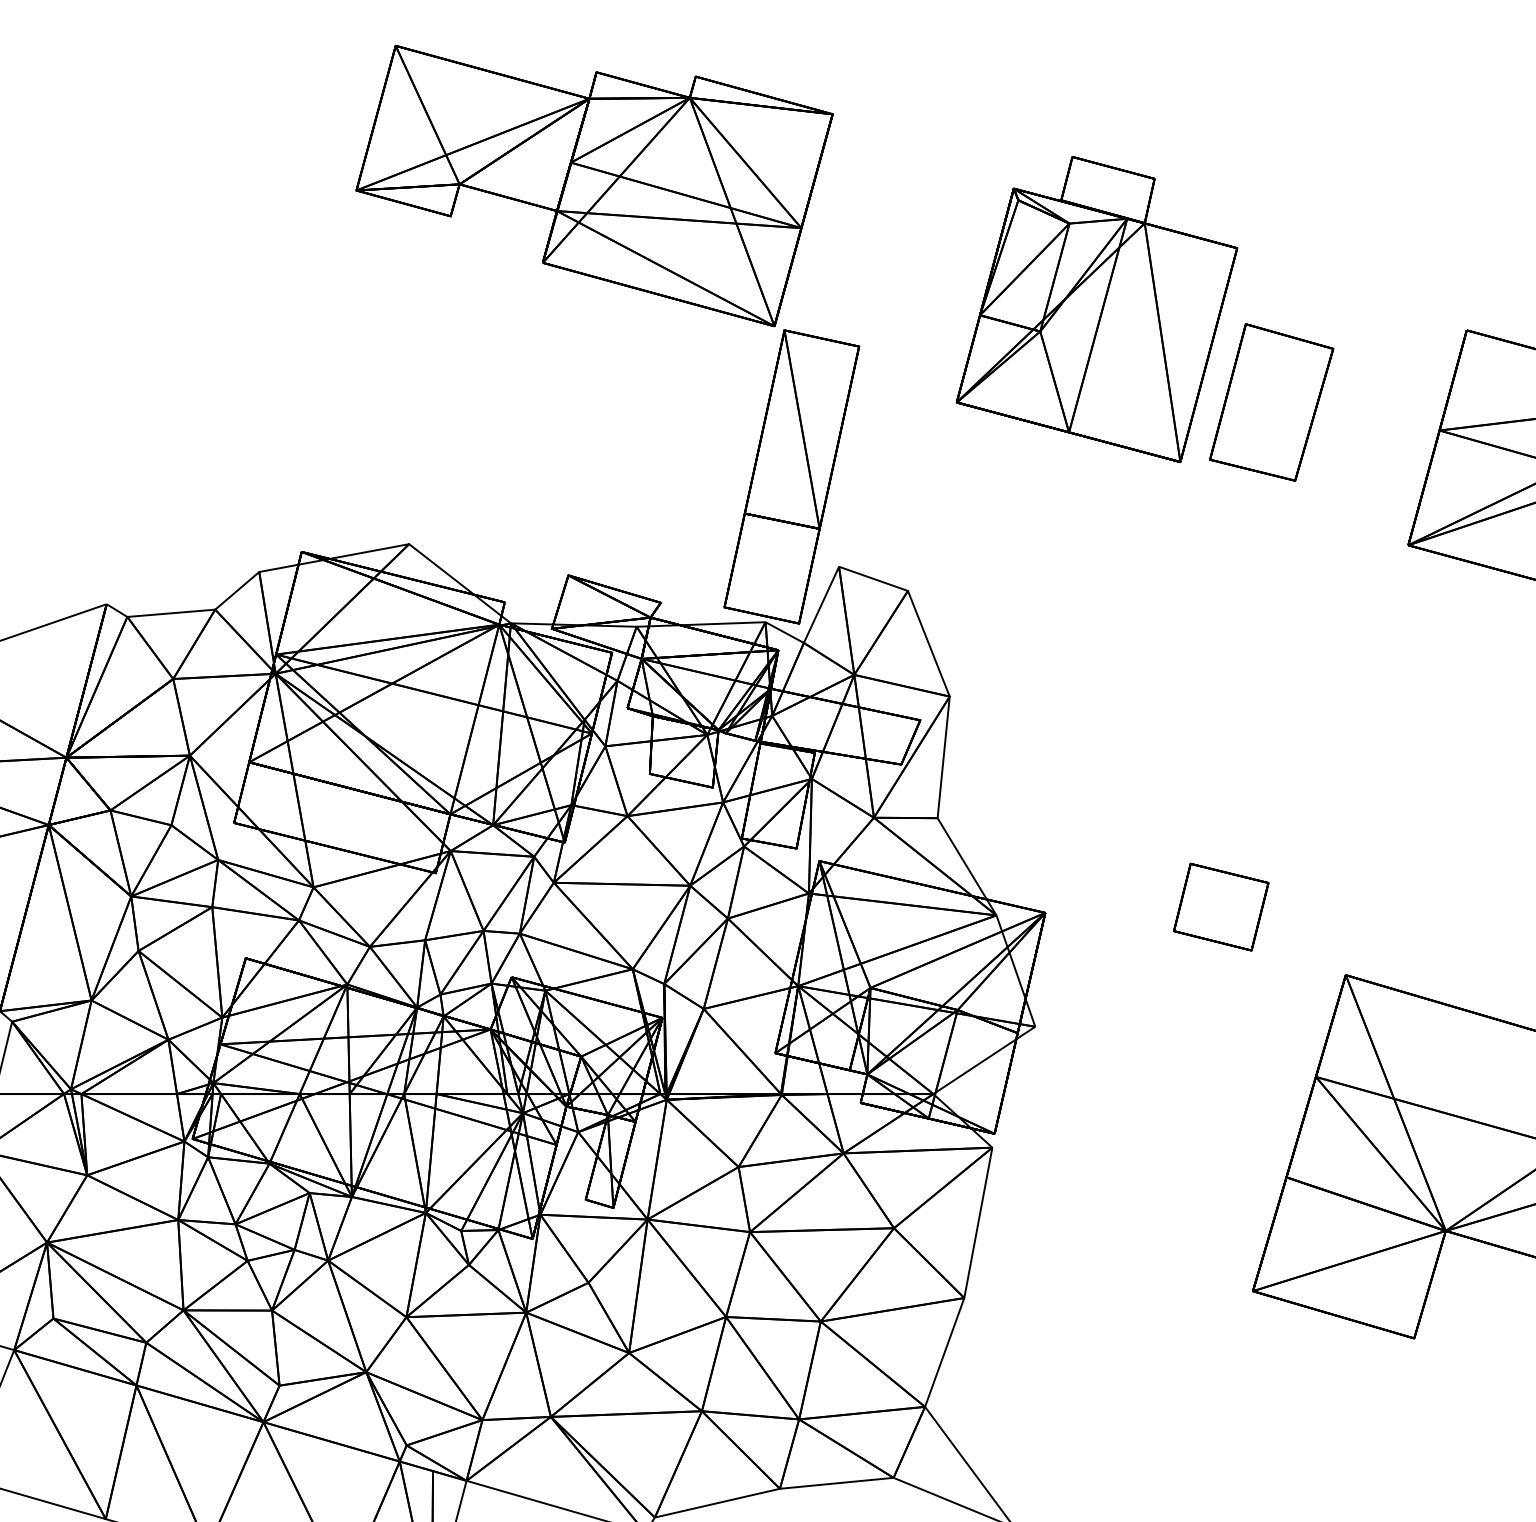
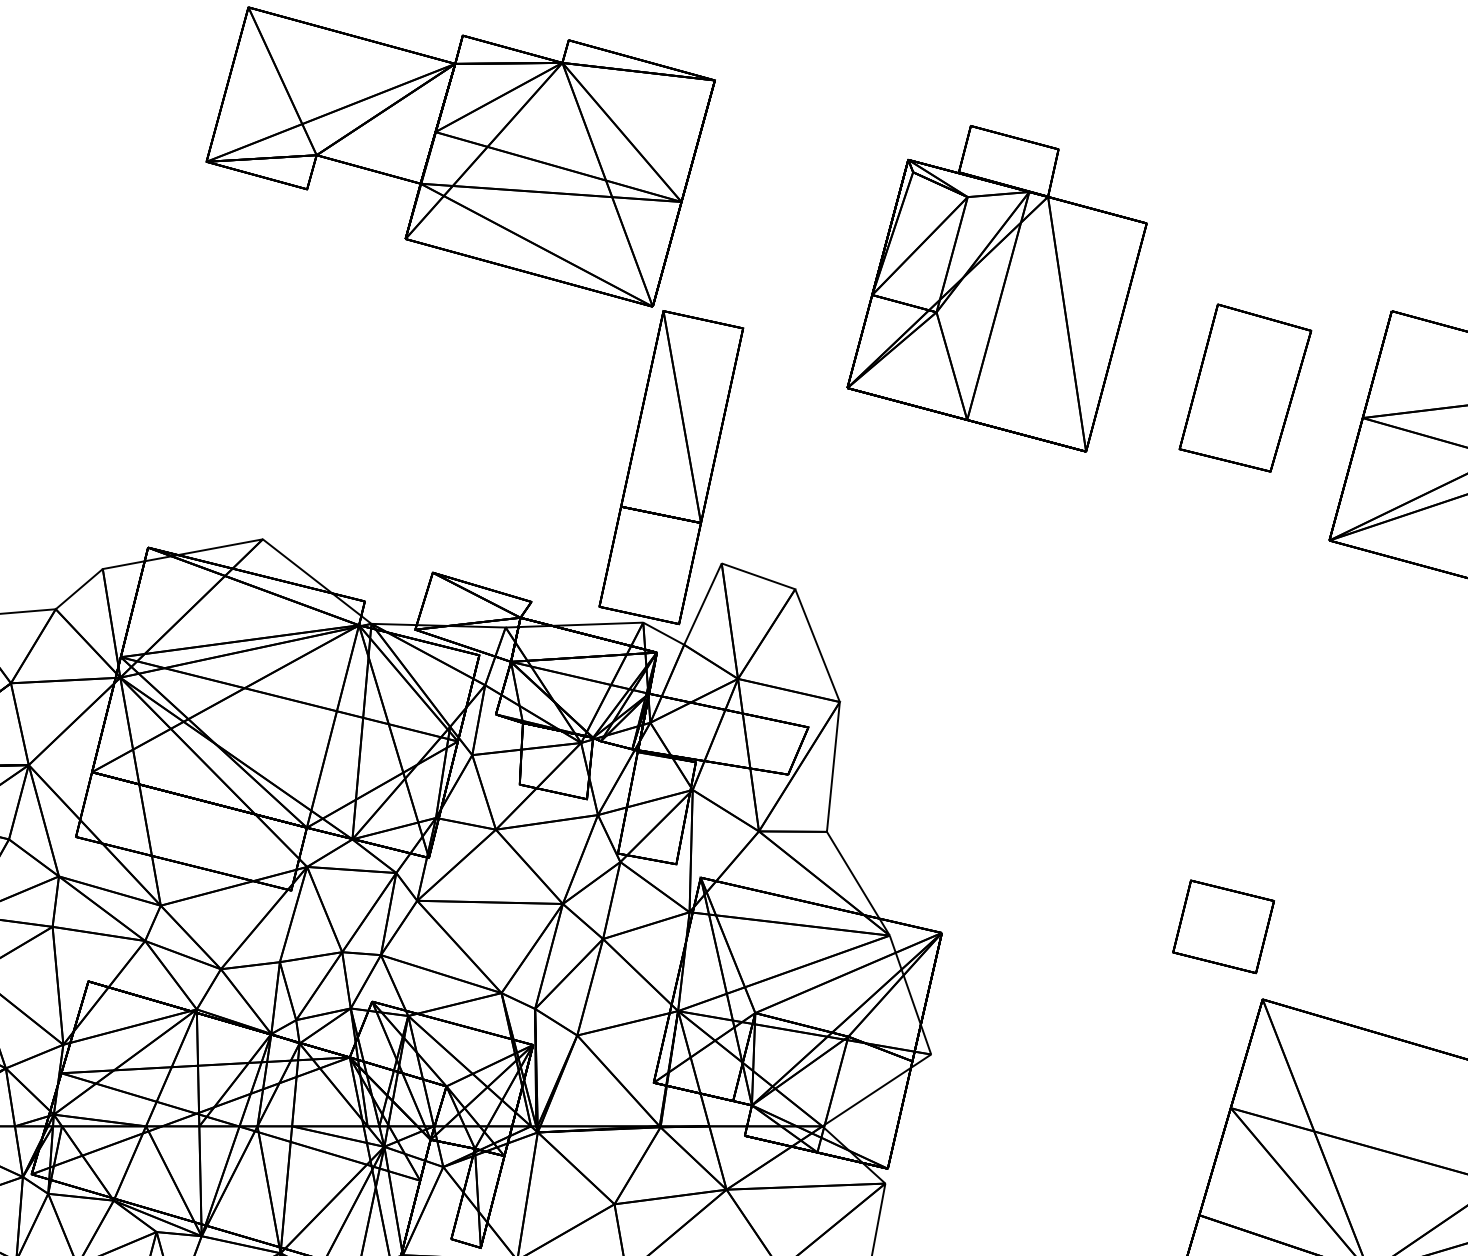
part: (1271, 402) -> (1245, 388), moved
part: (1221, 906) -> (1223, 926), moved

